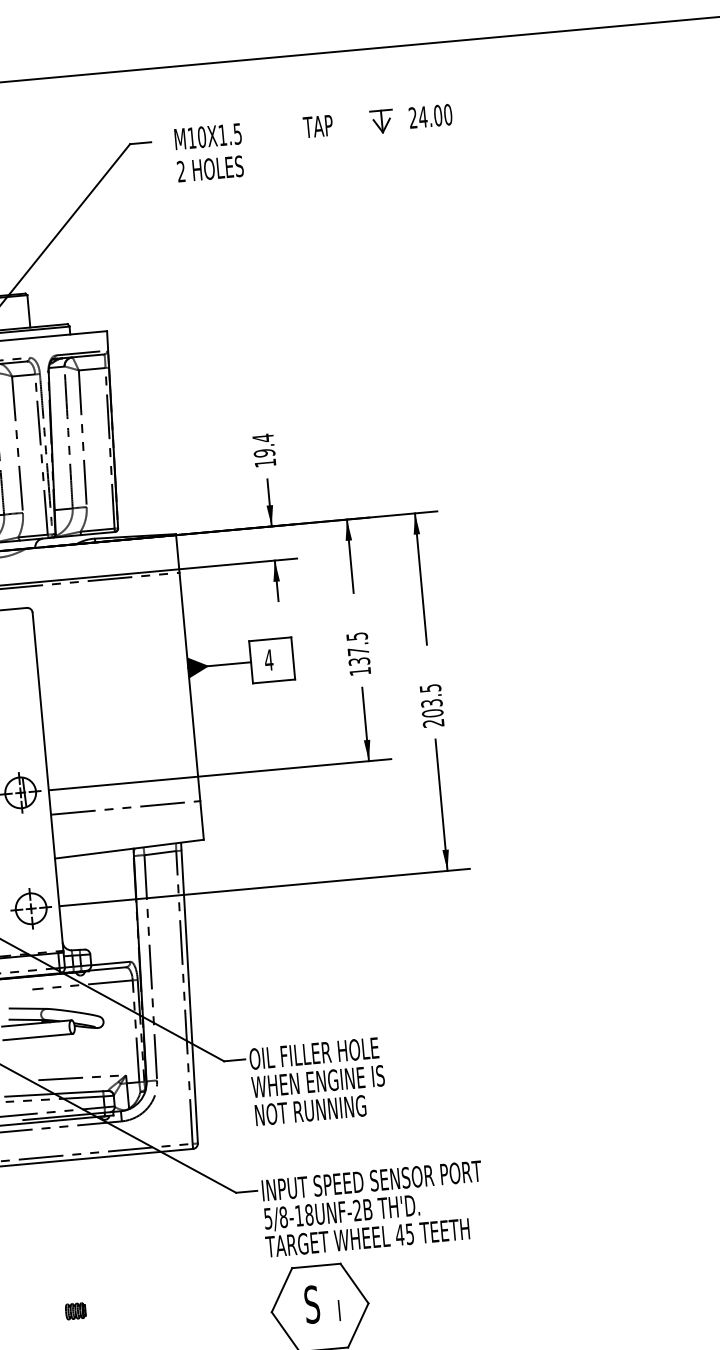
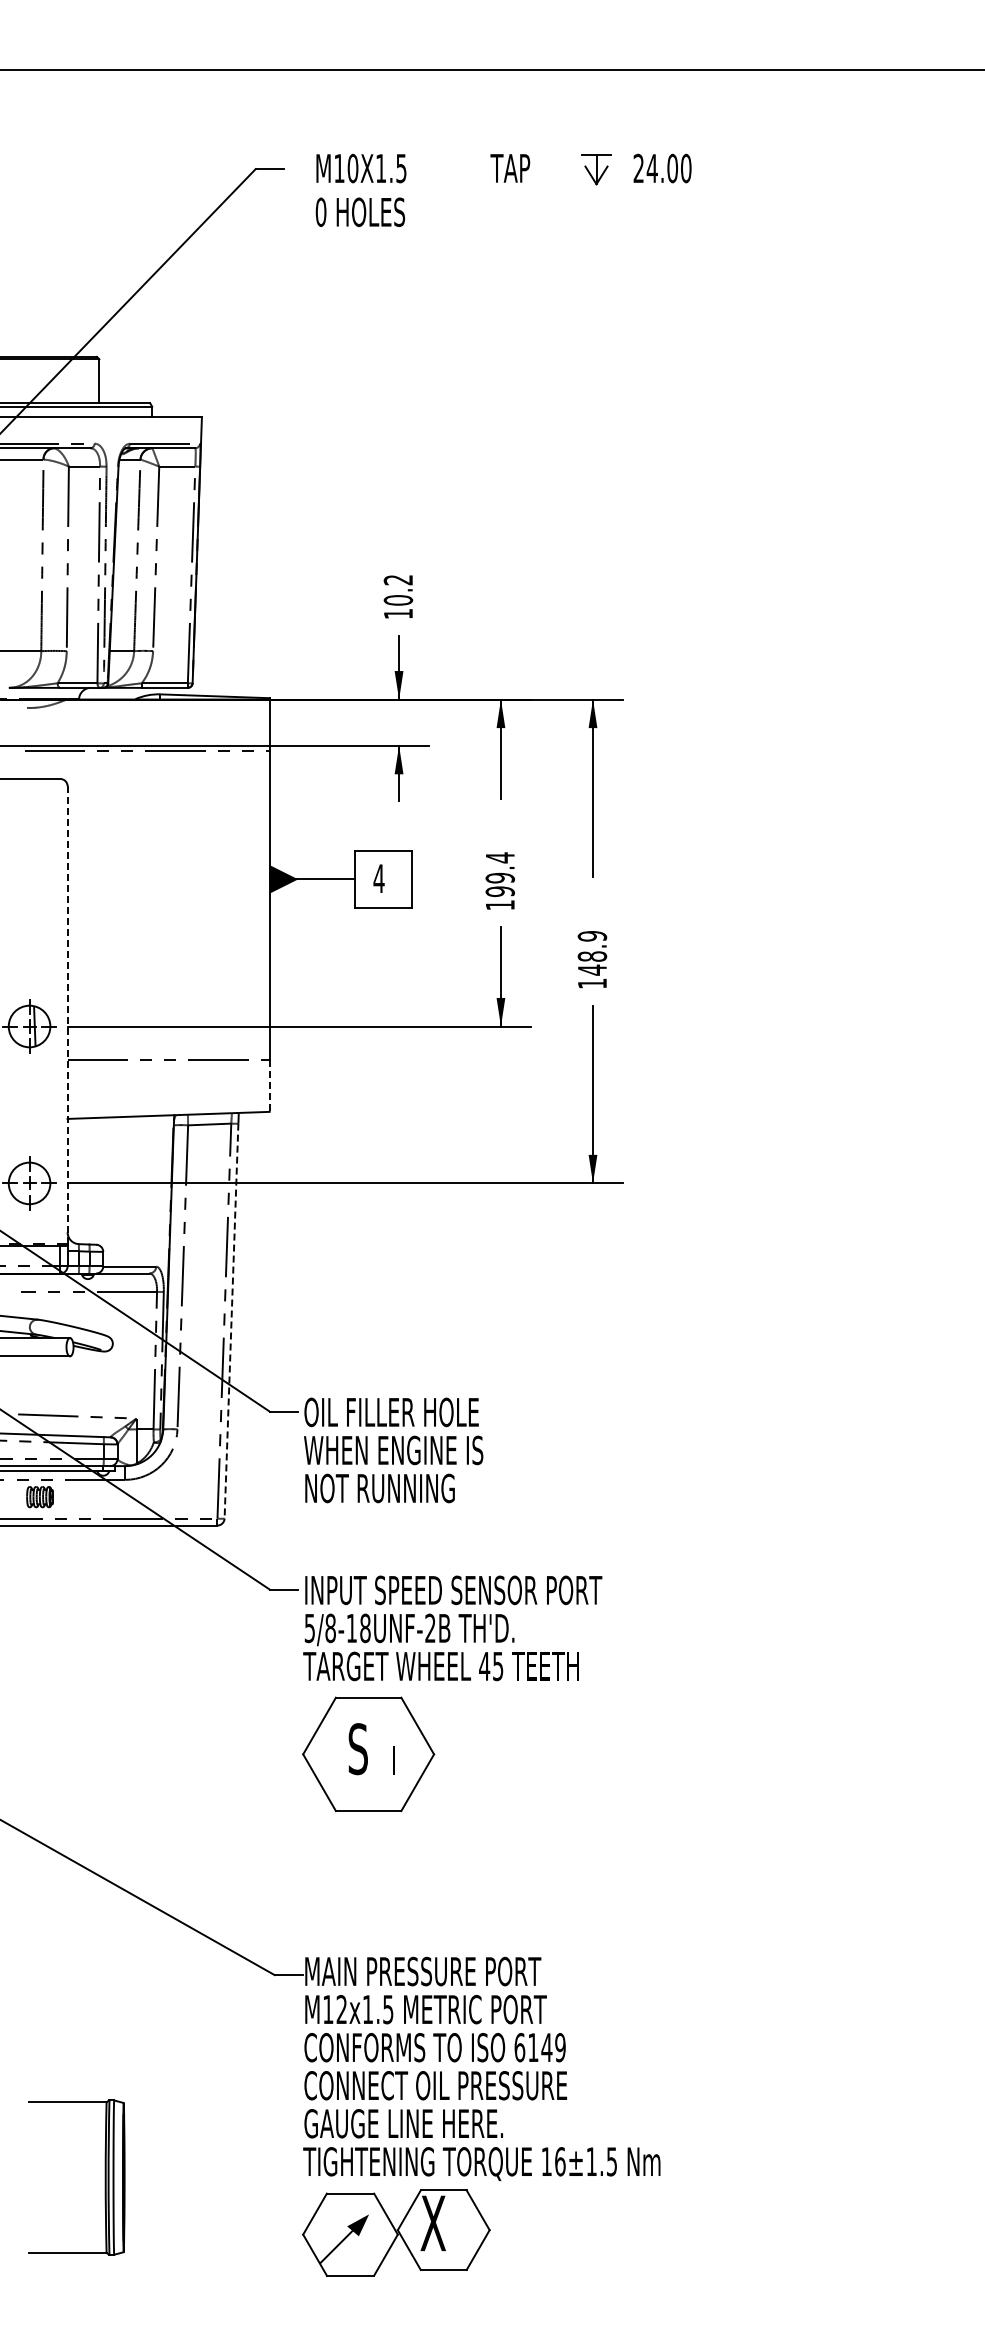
text: (180, 171) -> (320, 211), 2 -> 0
text: (263, 445) -> (398, 589), 19.4 -> 10.2
text: (357, 648) -> (499, 874), 137.5 -> 199.4
text: (432, 705) -> (592, 959), 203.5 -> 148.9
line: (47, 782) -> (67, 1015), solid -> dashed
line: (202, 821) -> (269, 1086), solid -> dashed
line: (189, 997) -> (231, 1321), solid -> dashed
part: (75, 1311) -> (39, 1497), moved

